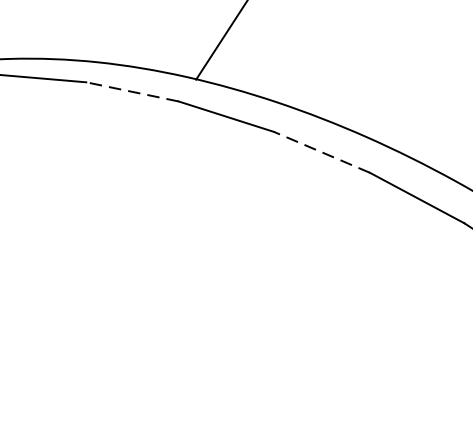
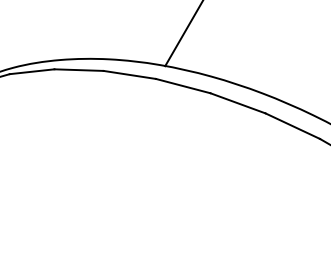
line: (131, 91) -> (129, 74), dashed -> solid
line: (321, 152) -> (237, 103), dashed -> solid

